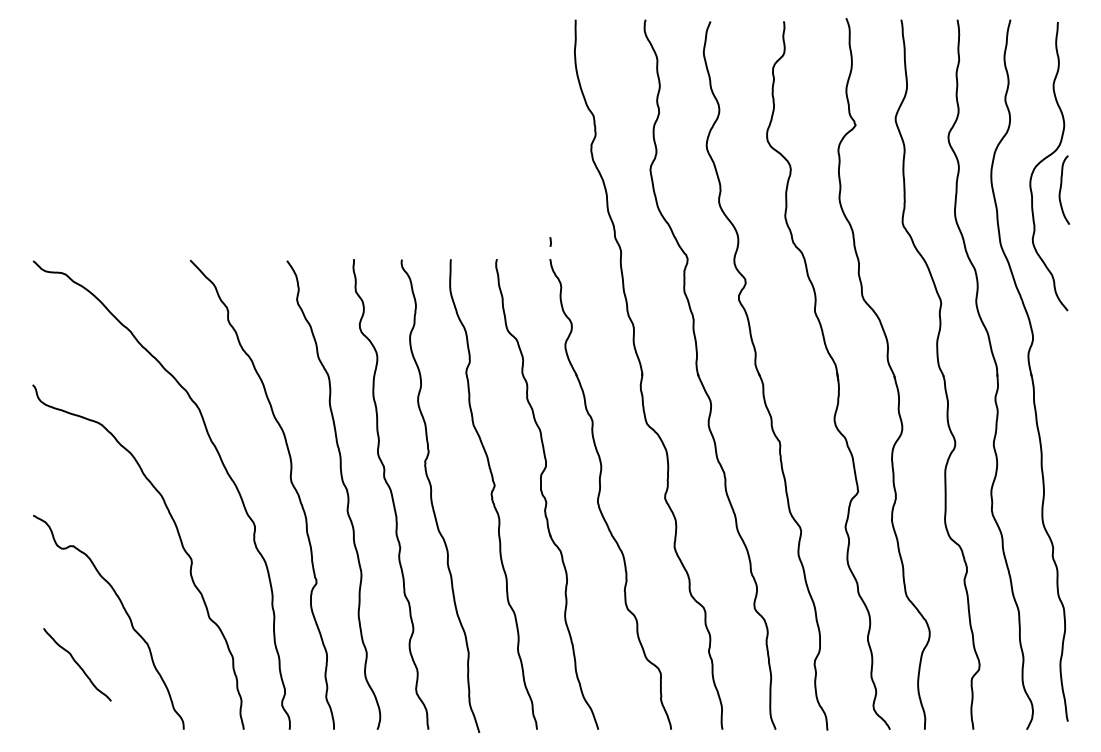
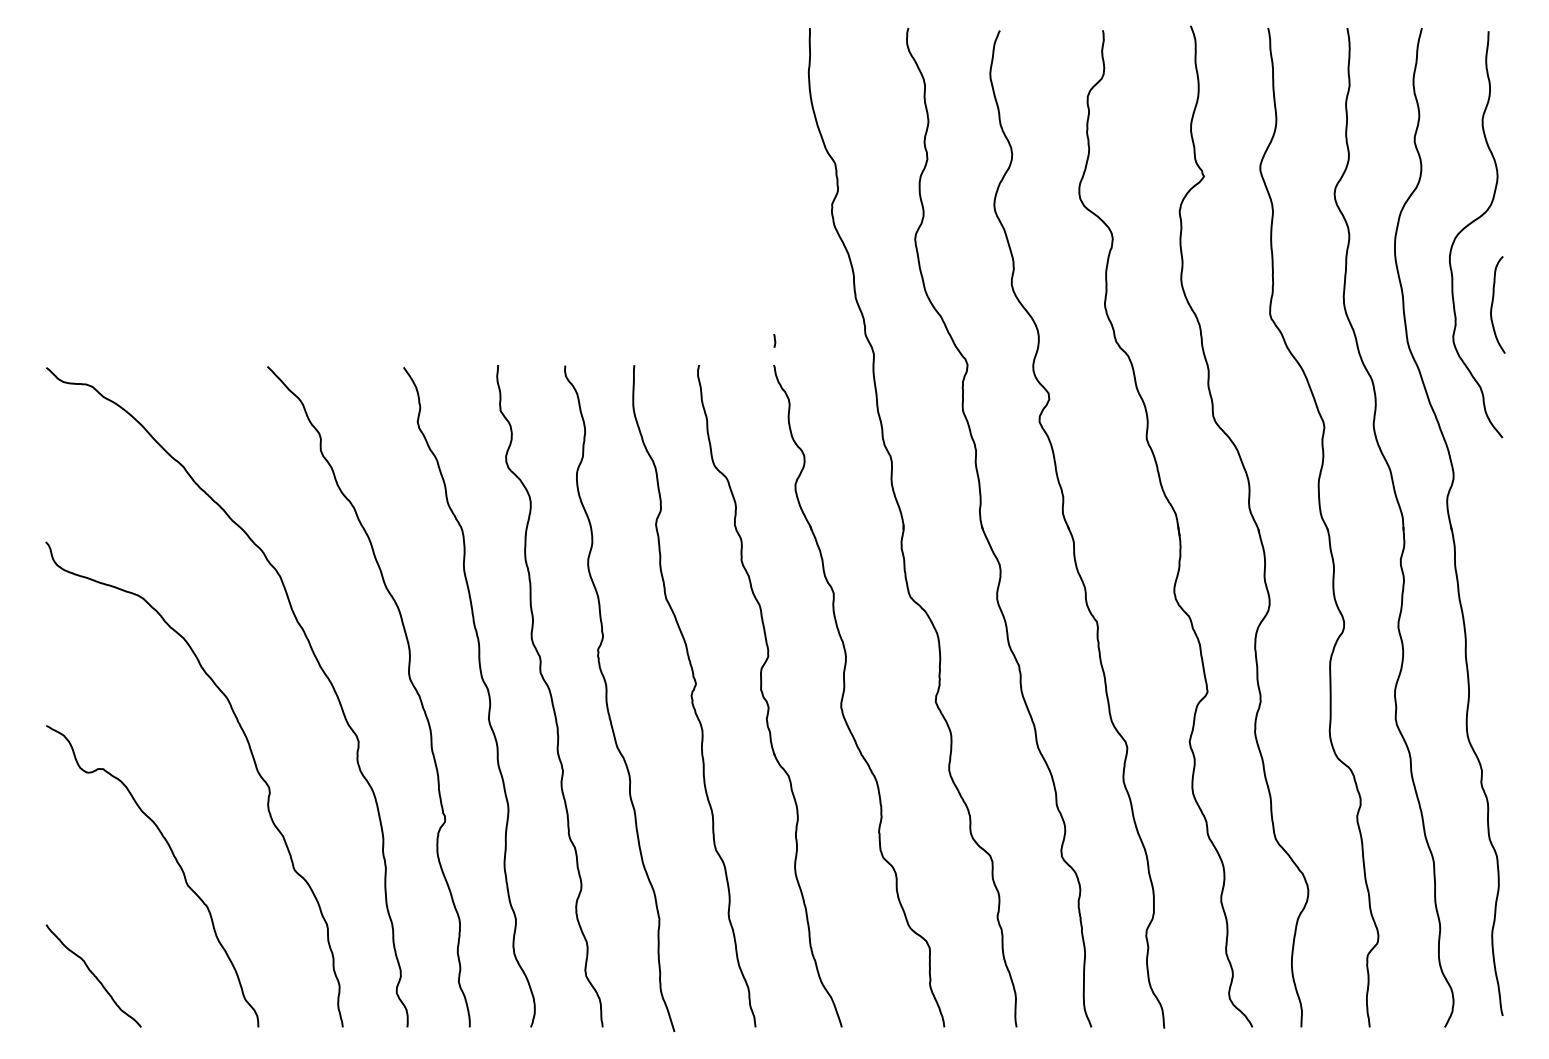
curve: (1061, 189) -> (1493, 303), moved
curve: (77, 664) -> (93, 975), moved

